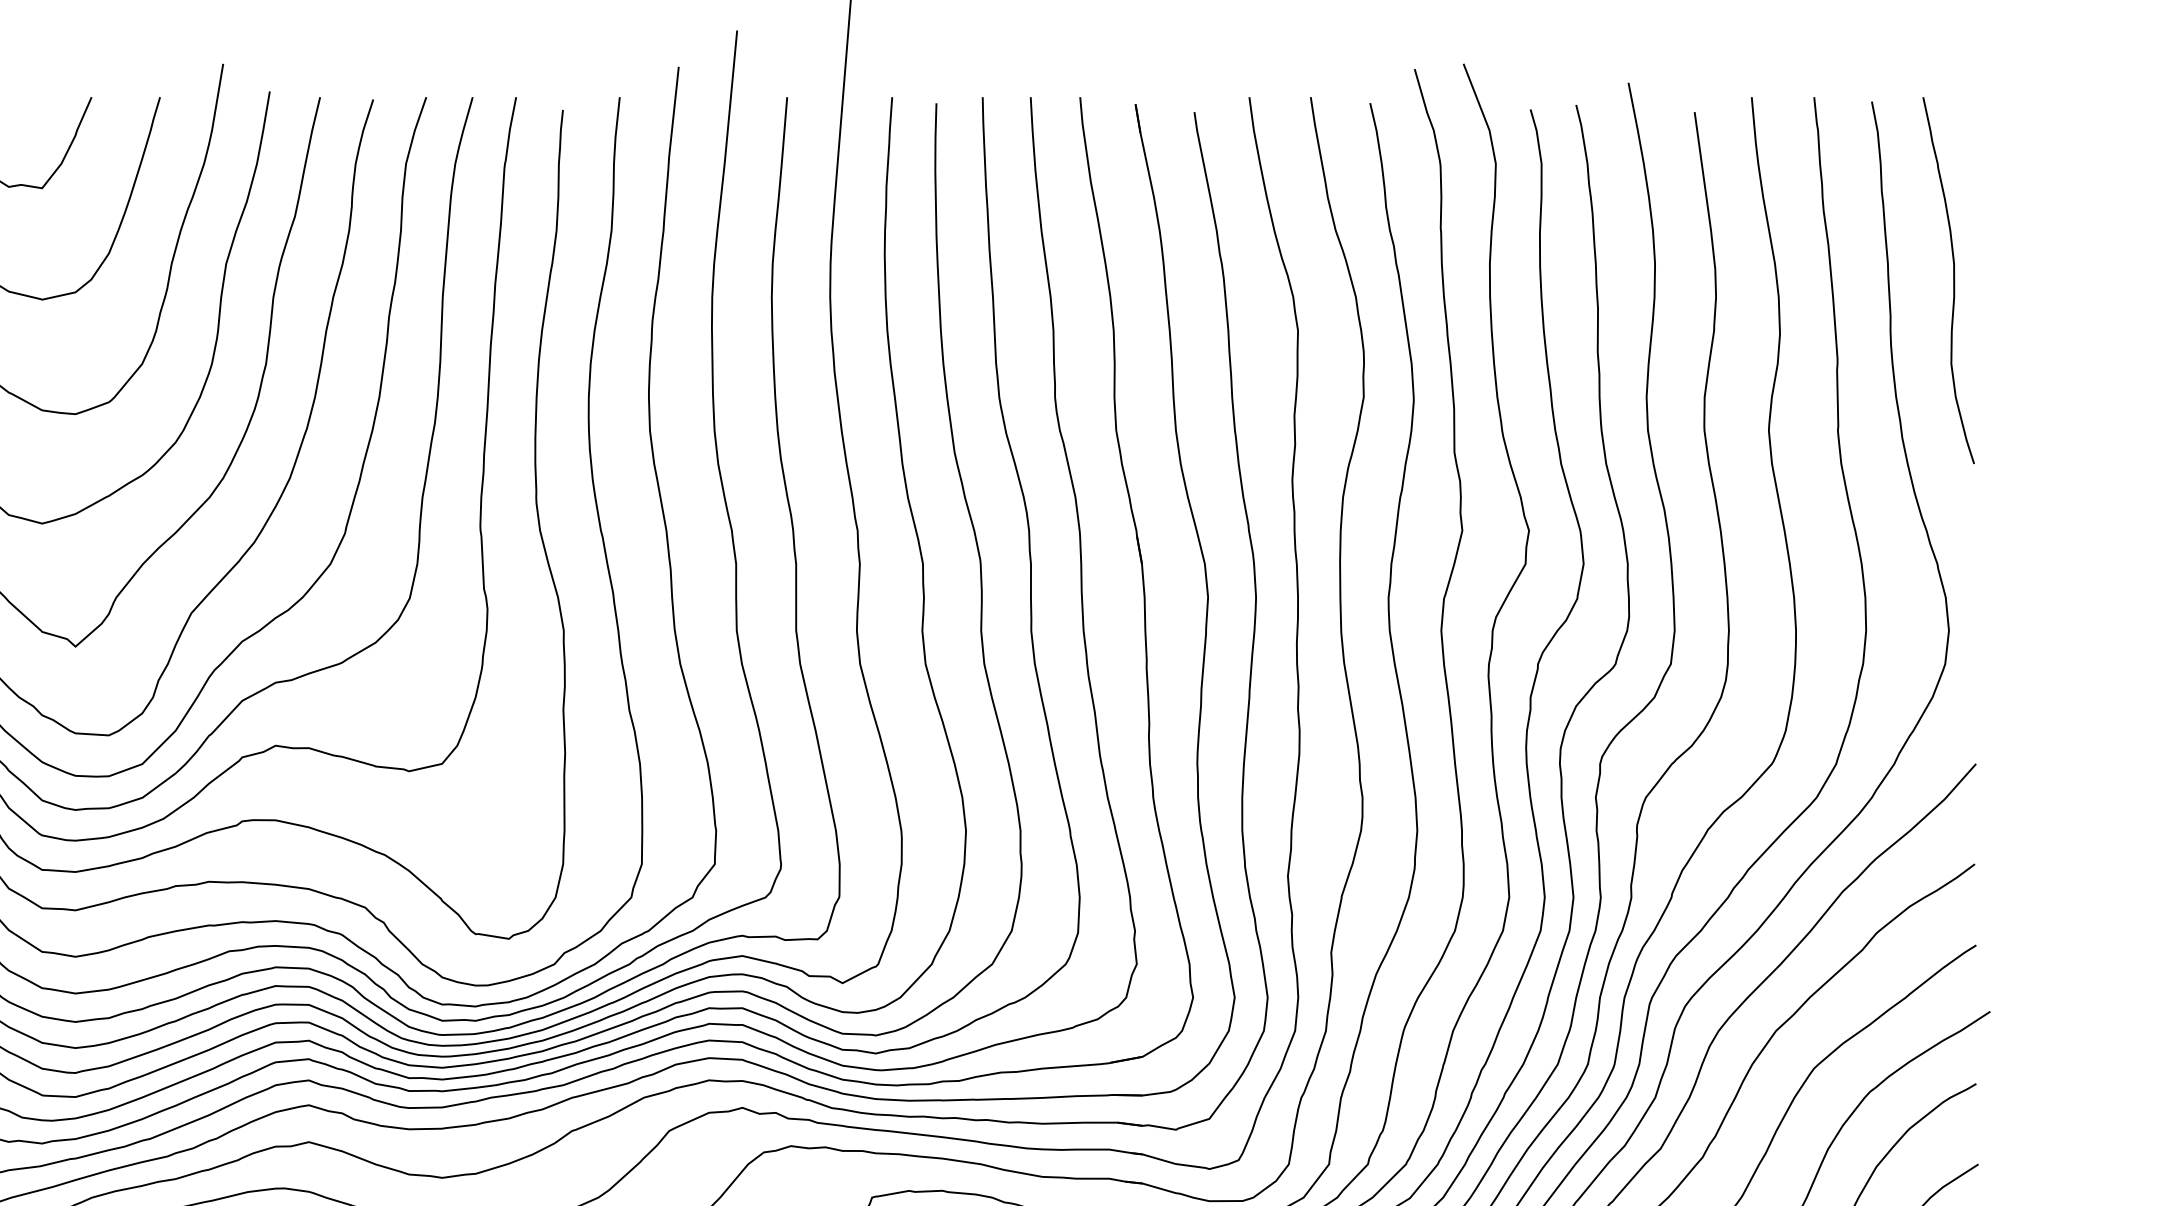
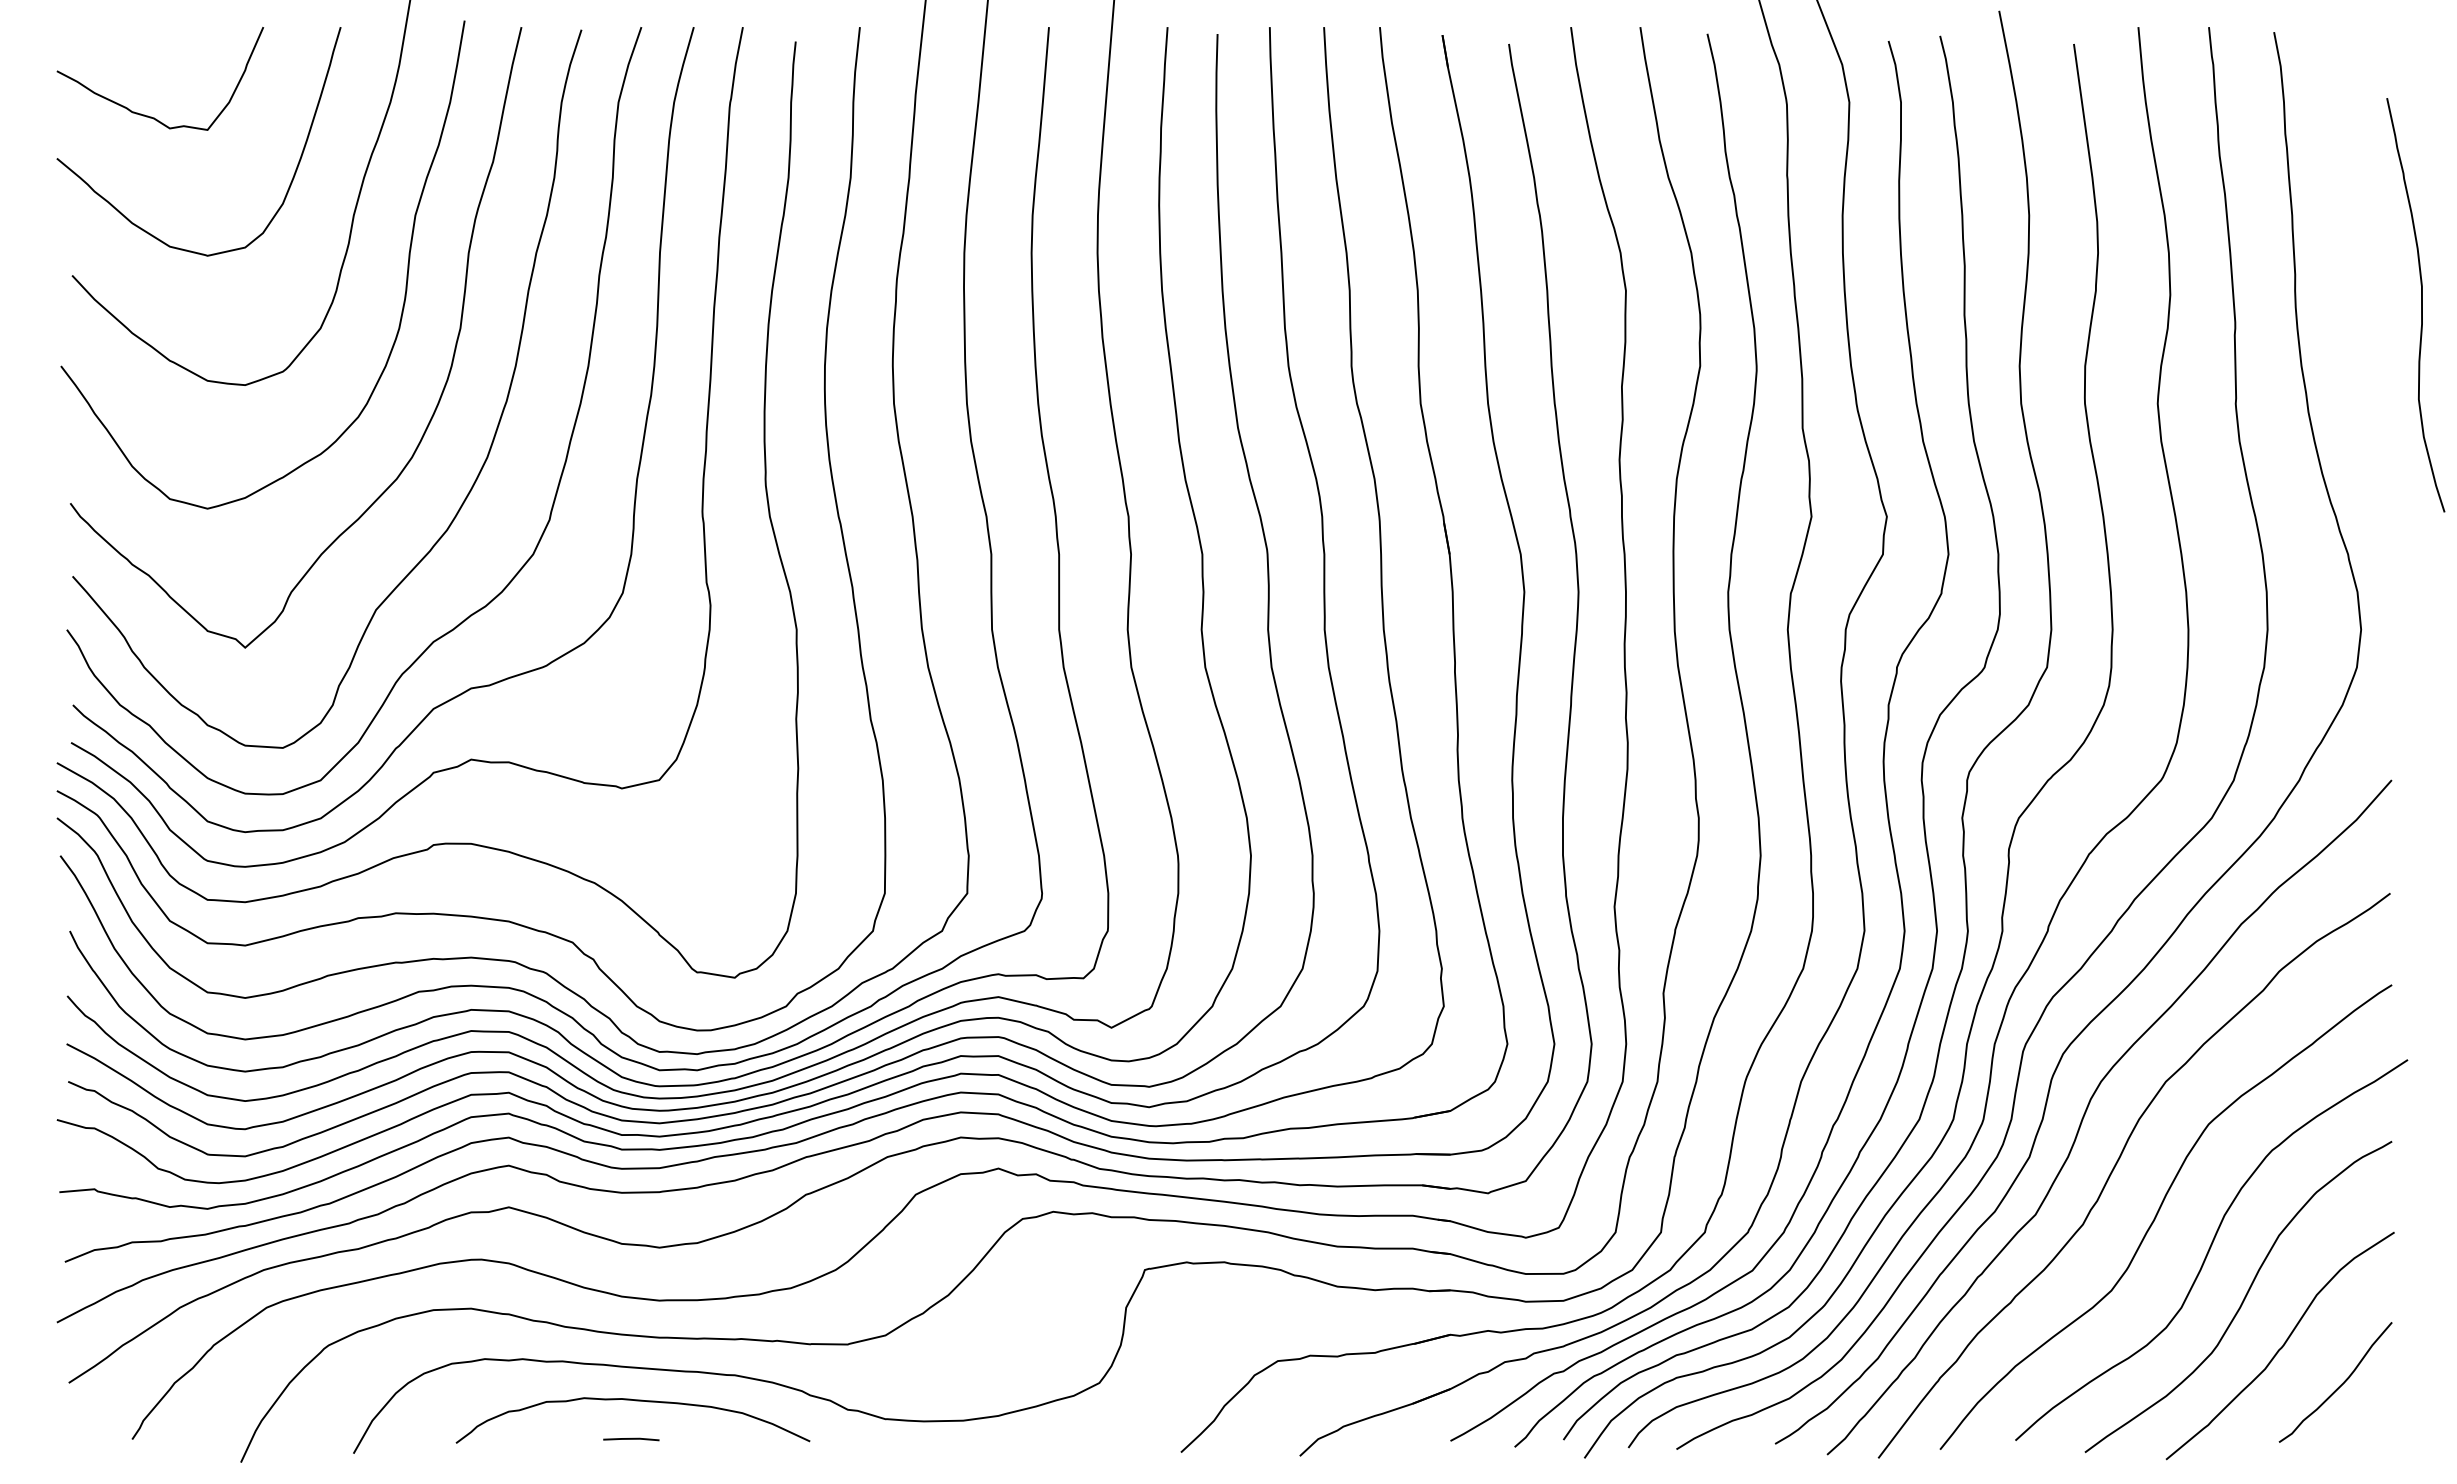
curve: (1953, 280) -> (2421, 305), moved

